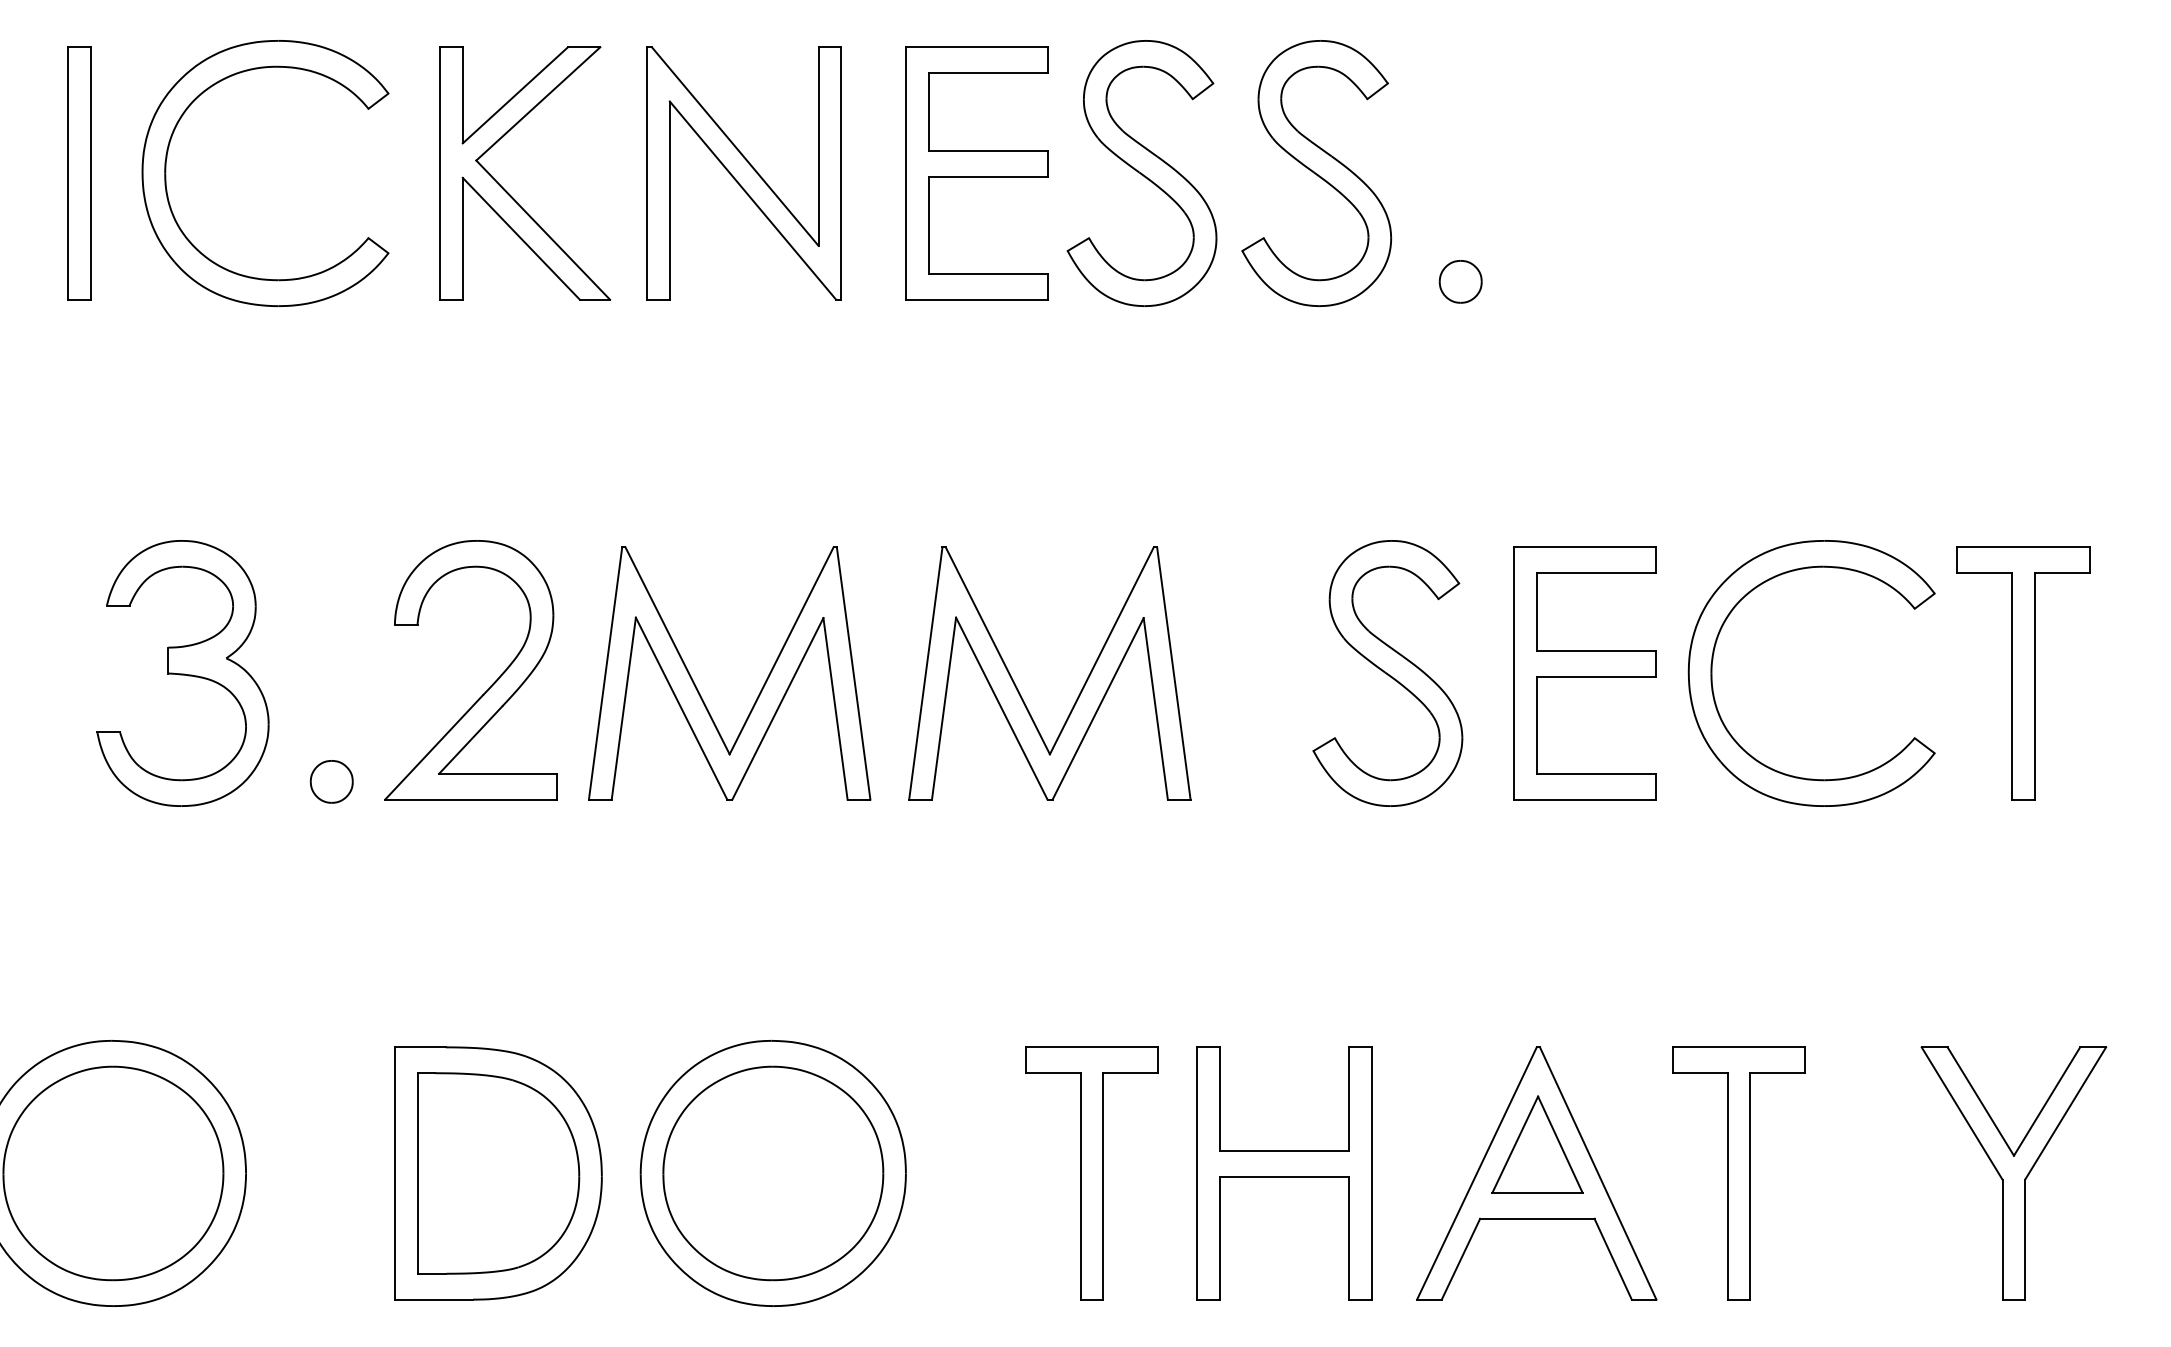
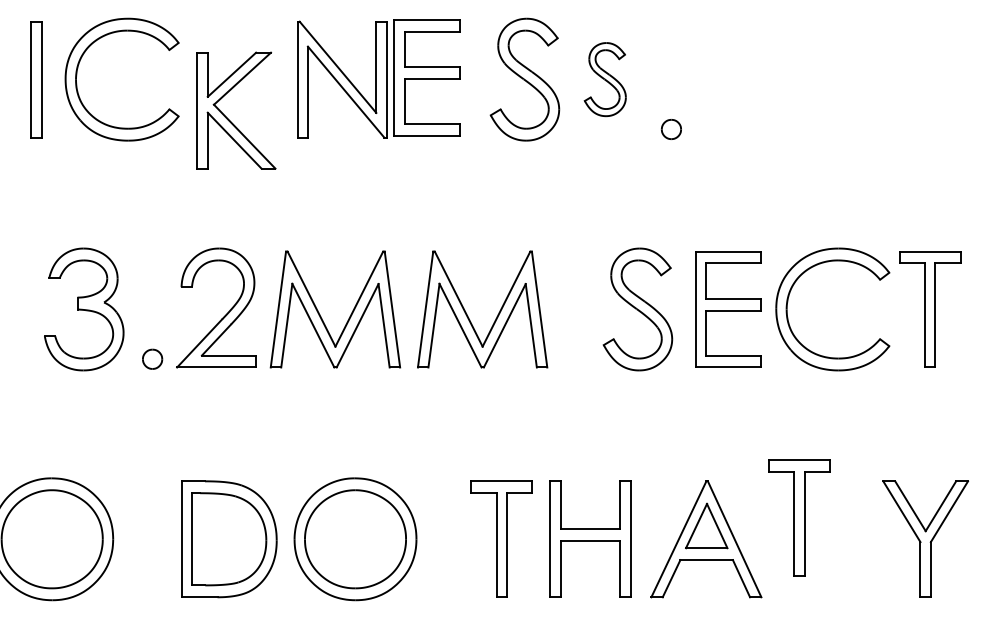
part: (975, 173) -> (426, 77), moved
part: (1317, 173) -> (605, 79), size x0.6
part: (507, 190) -> (228, 118), moved
part: (1739, 1171) -> (799, 517), moved

